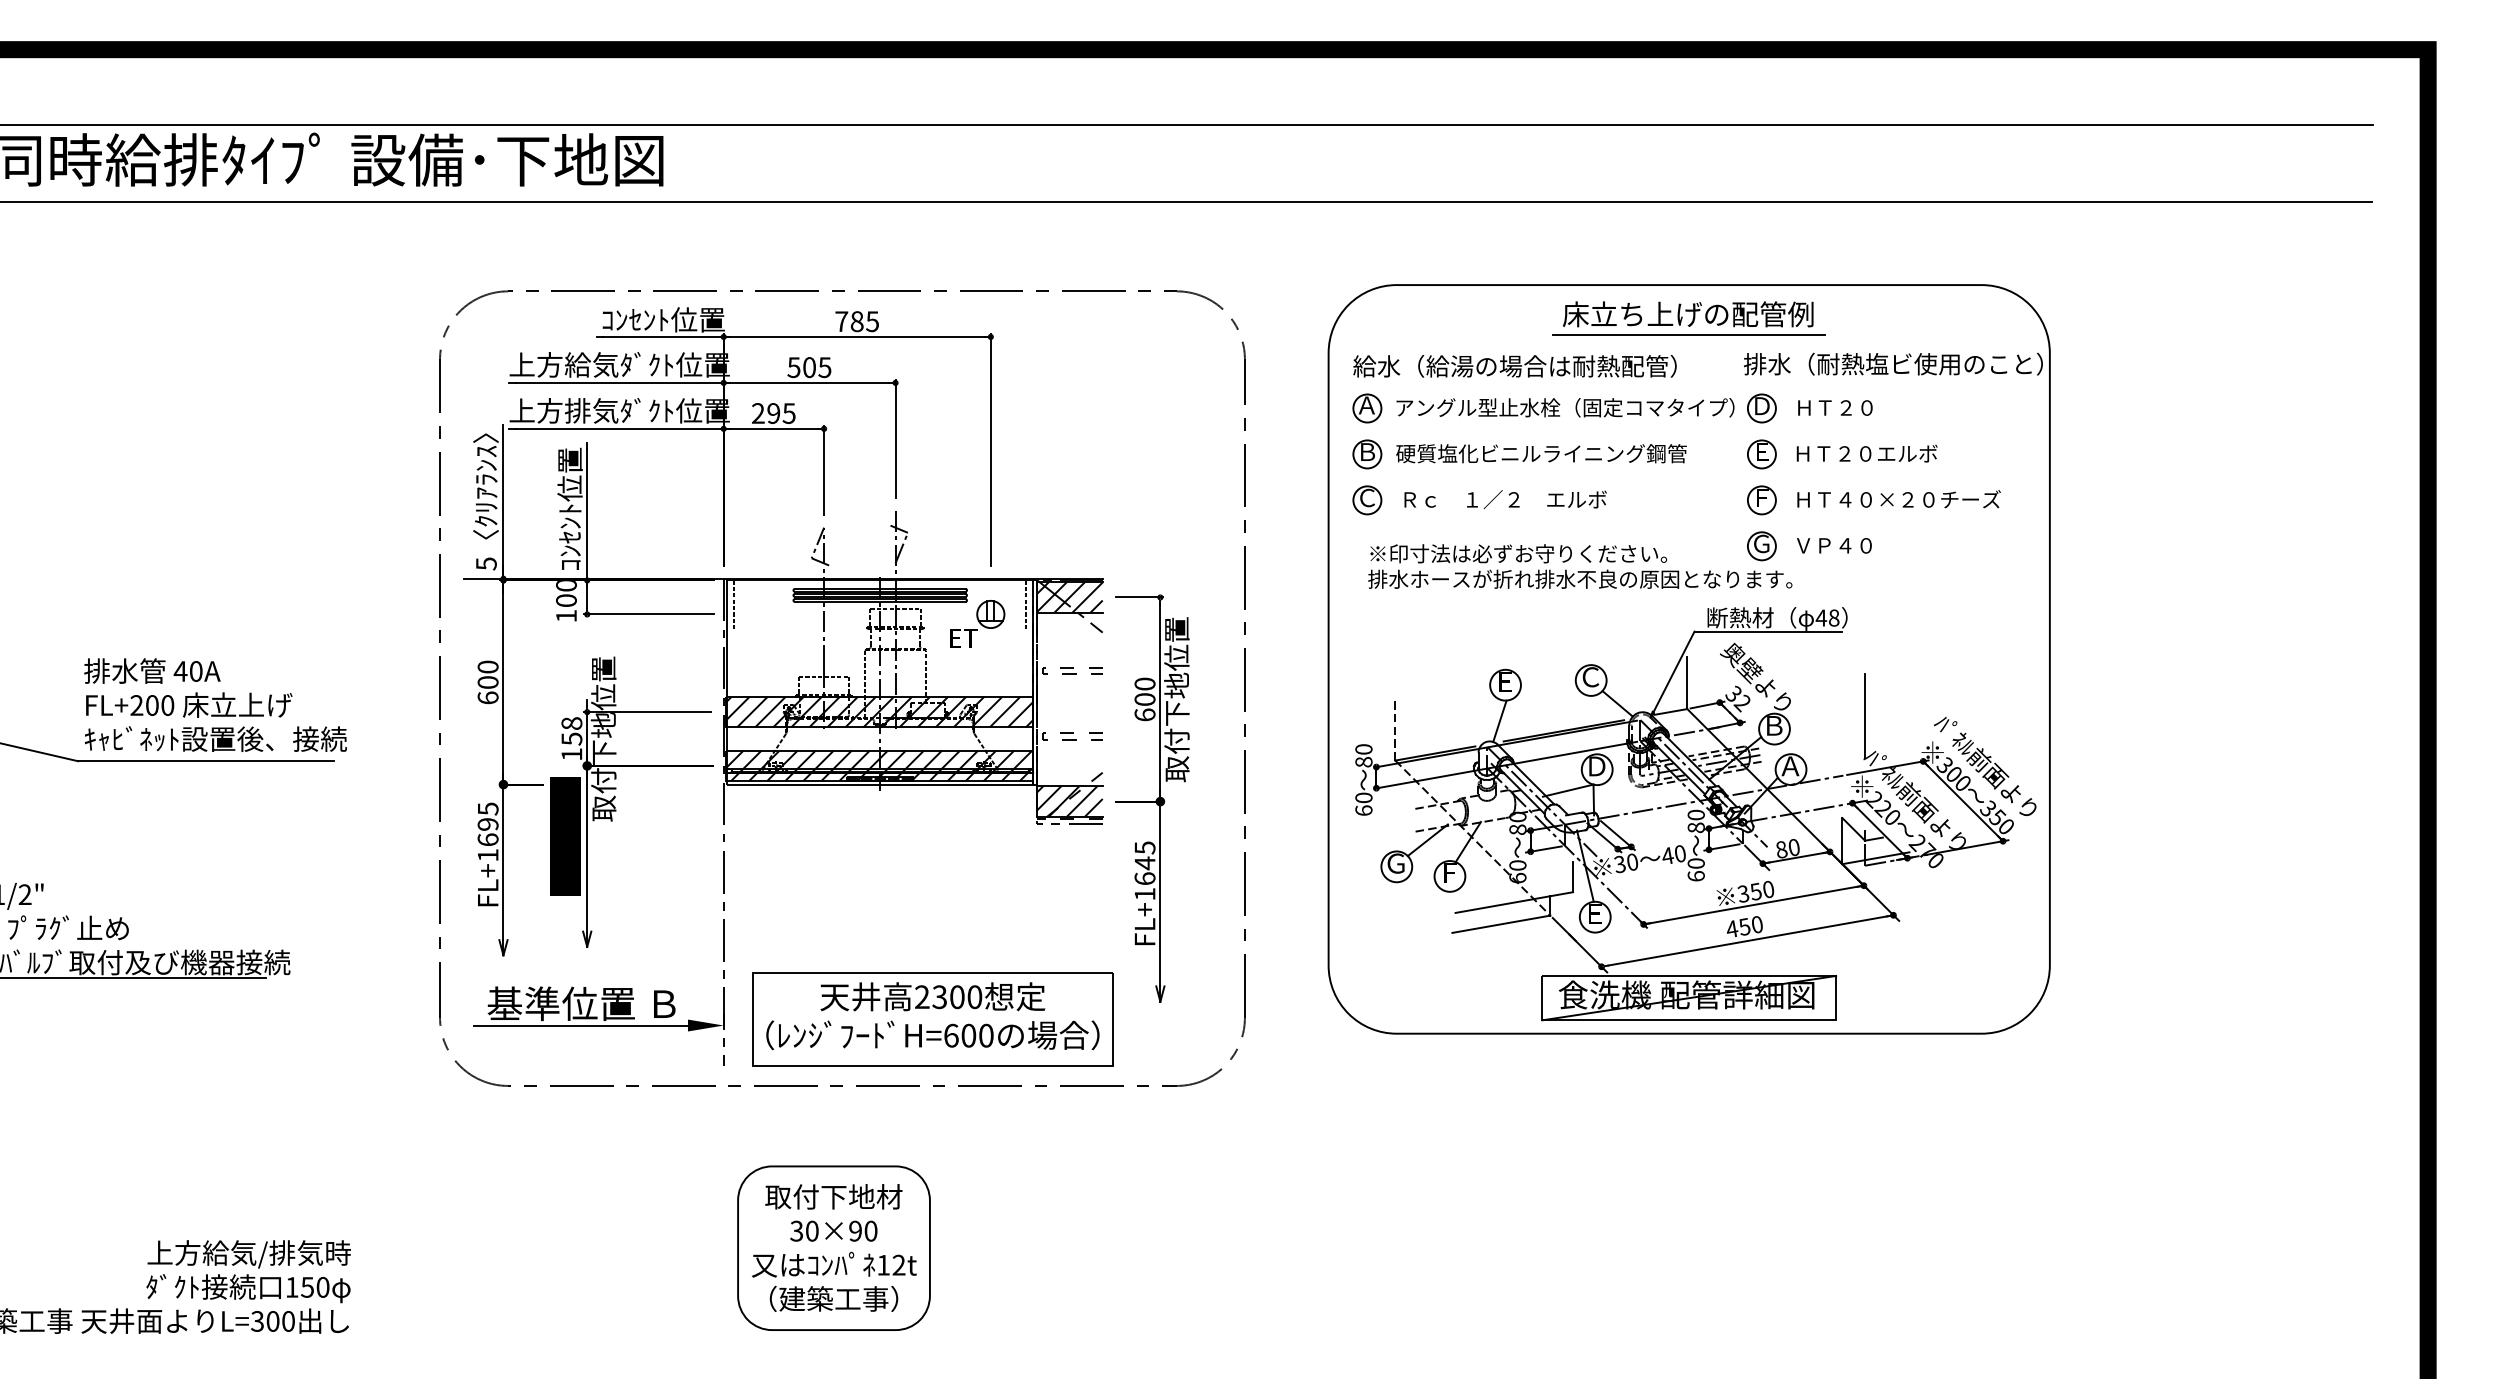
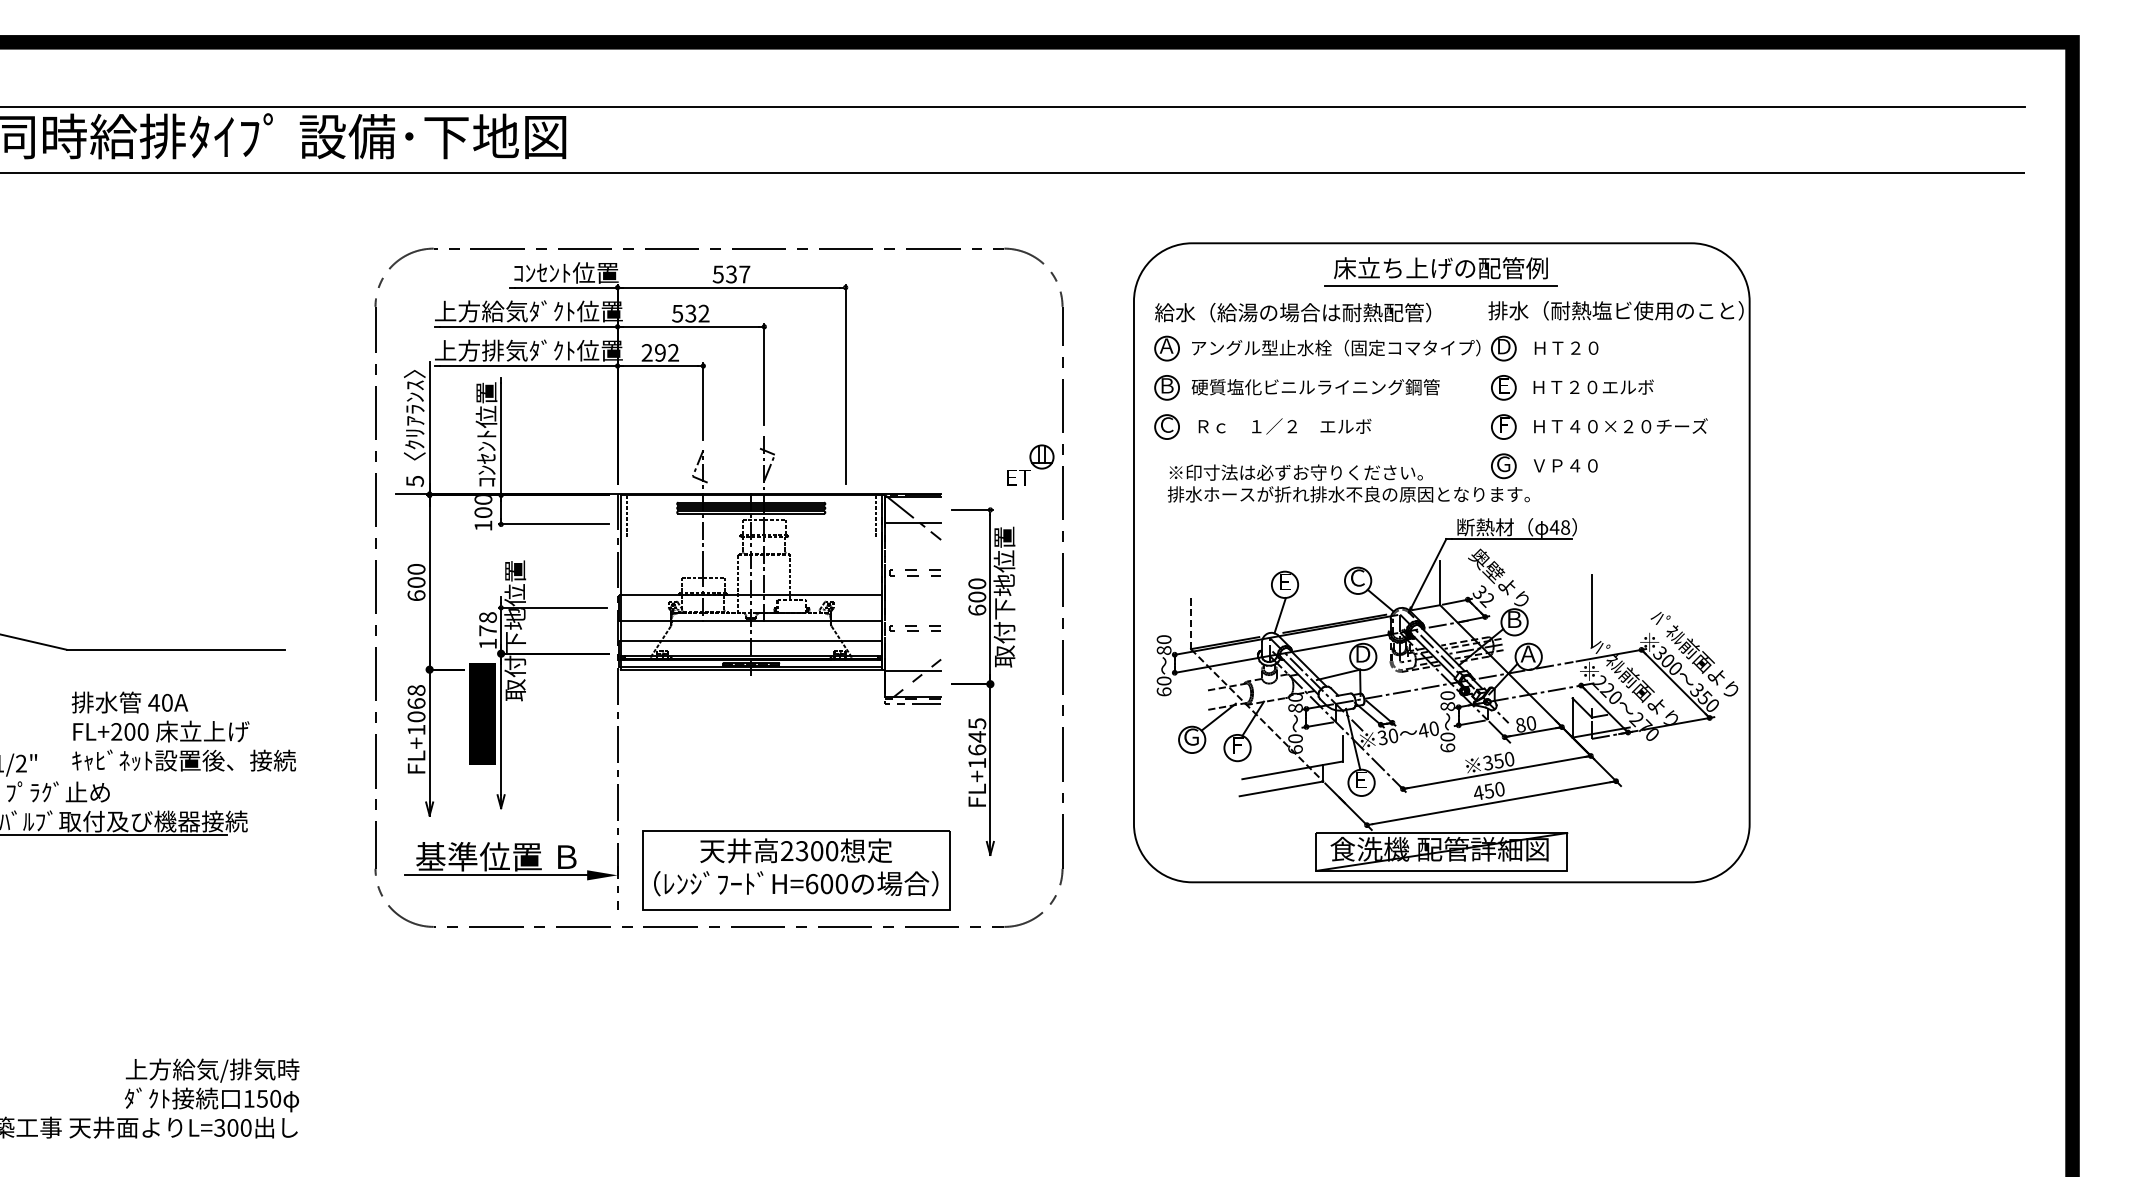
text: (857, 321) -> (731, 274), 785 -> 537
text: (817, 367) -> (697, 313), 505 -> 532
text: (788, 413) -> (672, 352), 295 -> 292
hatch: (1069, 597) -> (912, 509), removed
part: (977, 623) -> (1030, 464), moved
text: (215, 704) -> (183, 731), moved
hatch: (879, 711) -> (750, 607), removed
text: (571, 738) -> (487, 630), 158 -> 178
hatch: (879, 765) -> (750, 653), removed
hatch: (1069, 801) -> (912, 684), removed
text: (487, 824) -> (416, 703), FL+1695 -> FL+1068
part: (833, 1247) -> (711, 1064), removed

